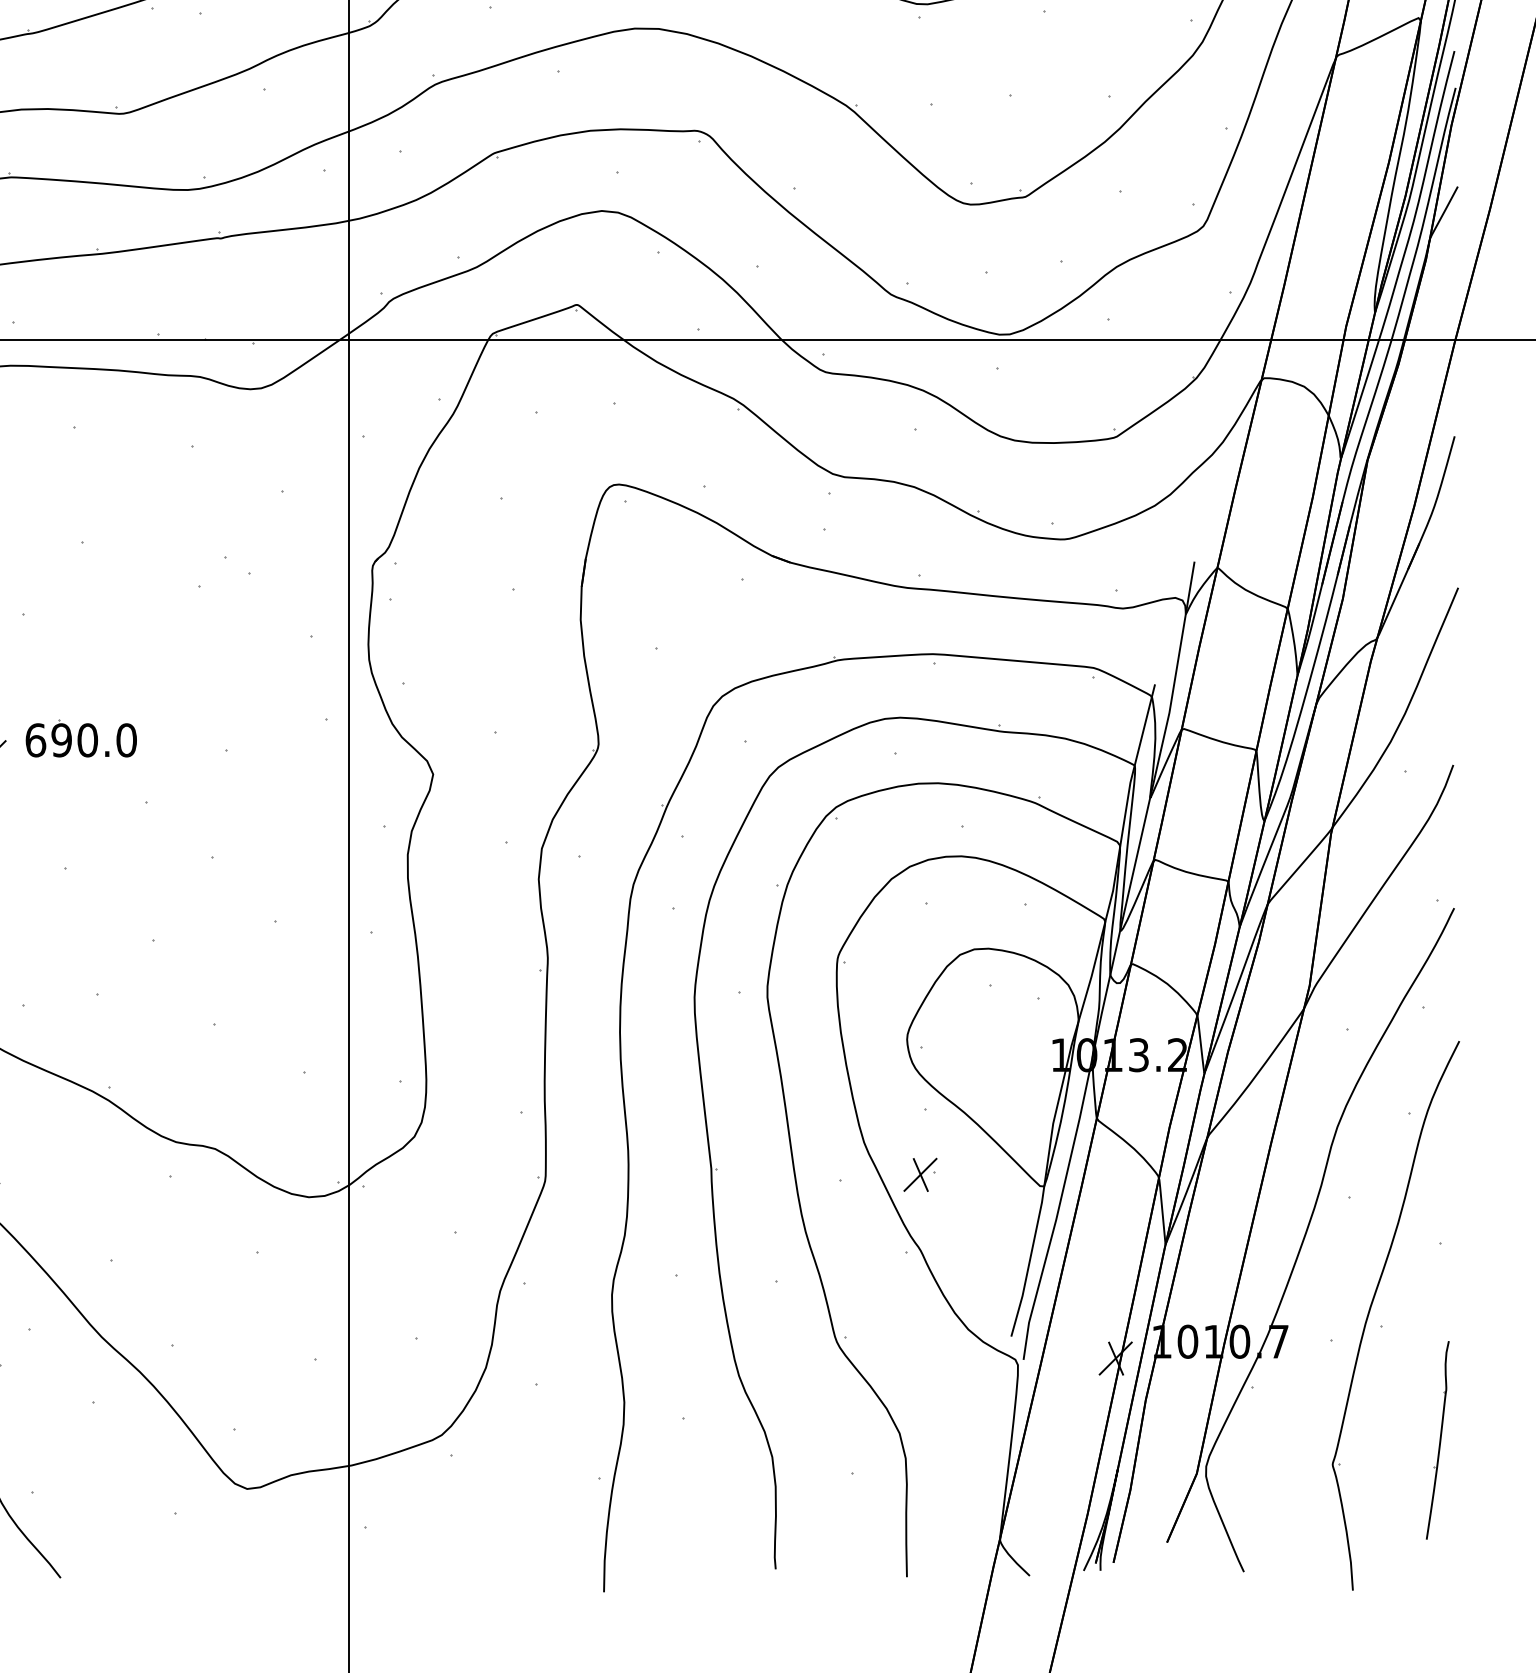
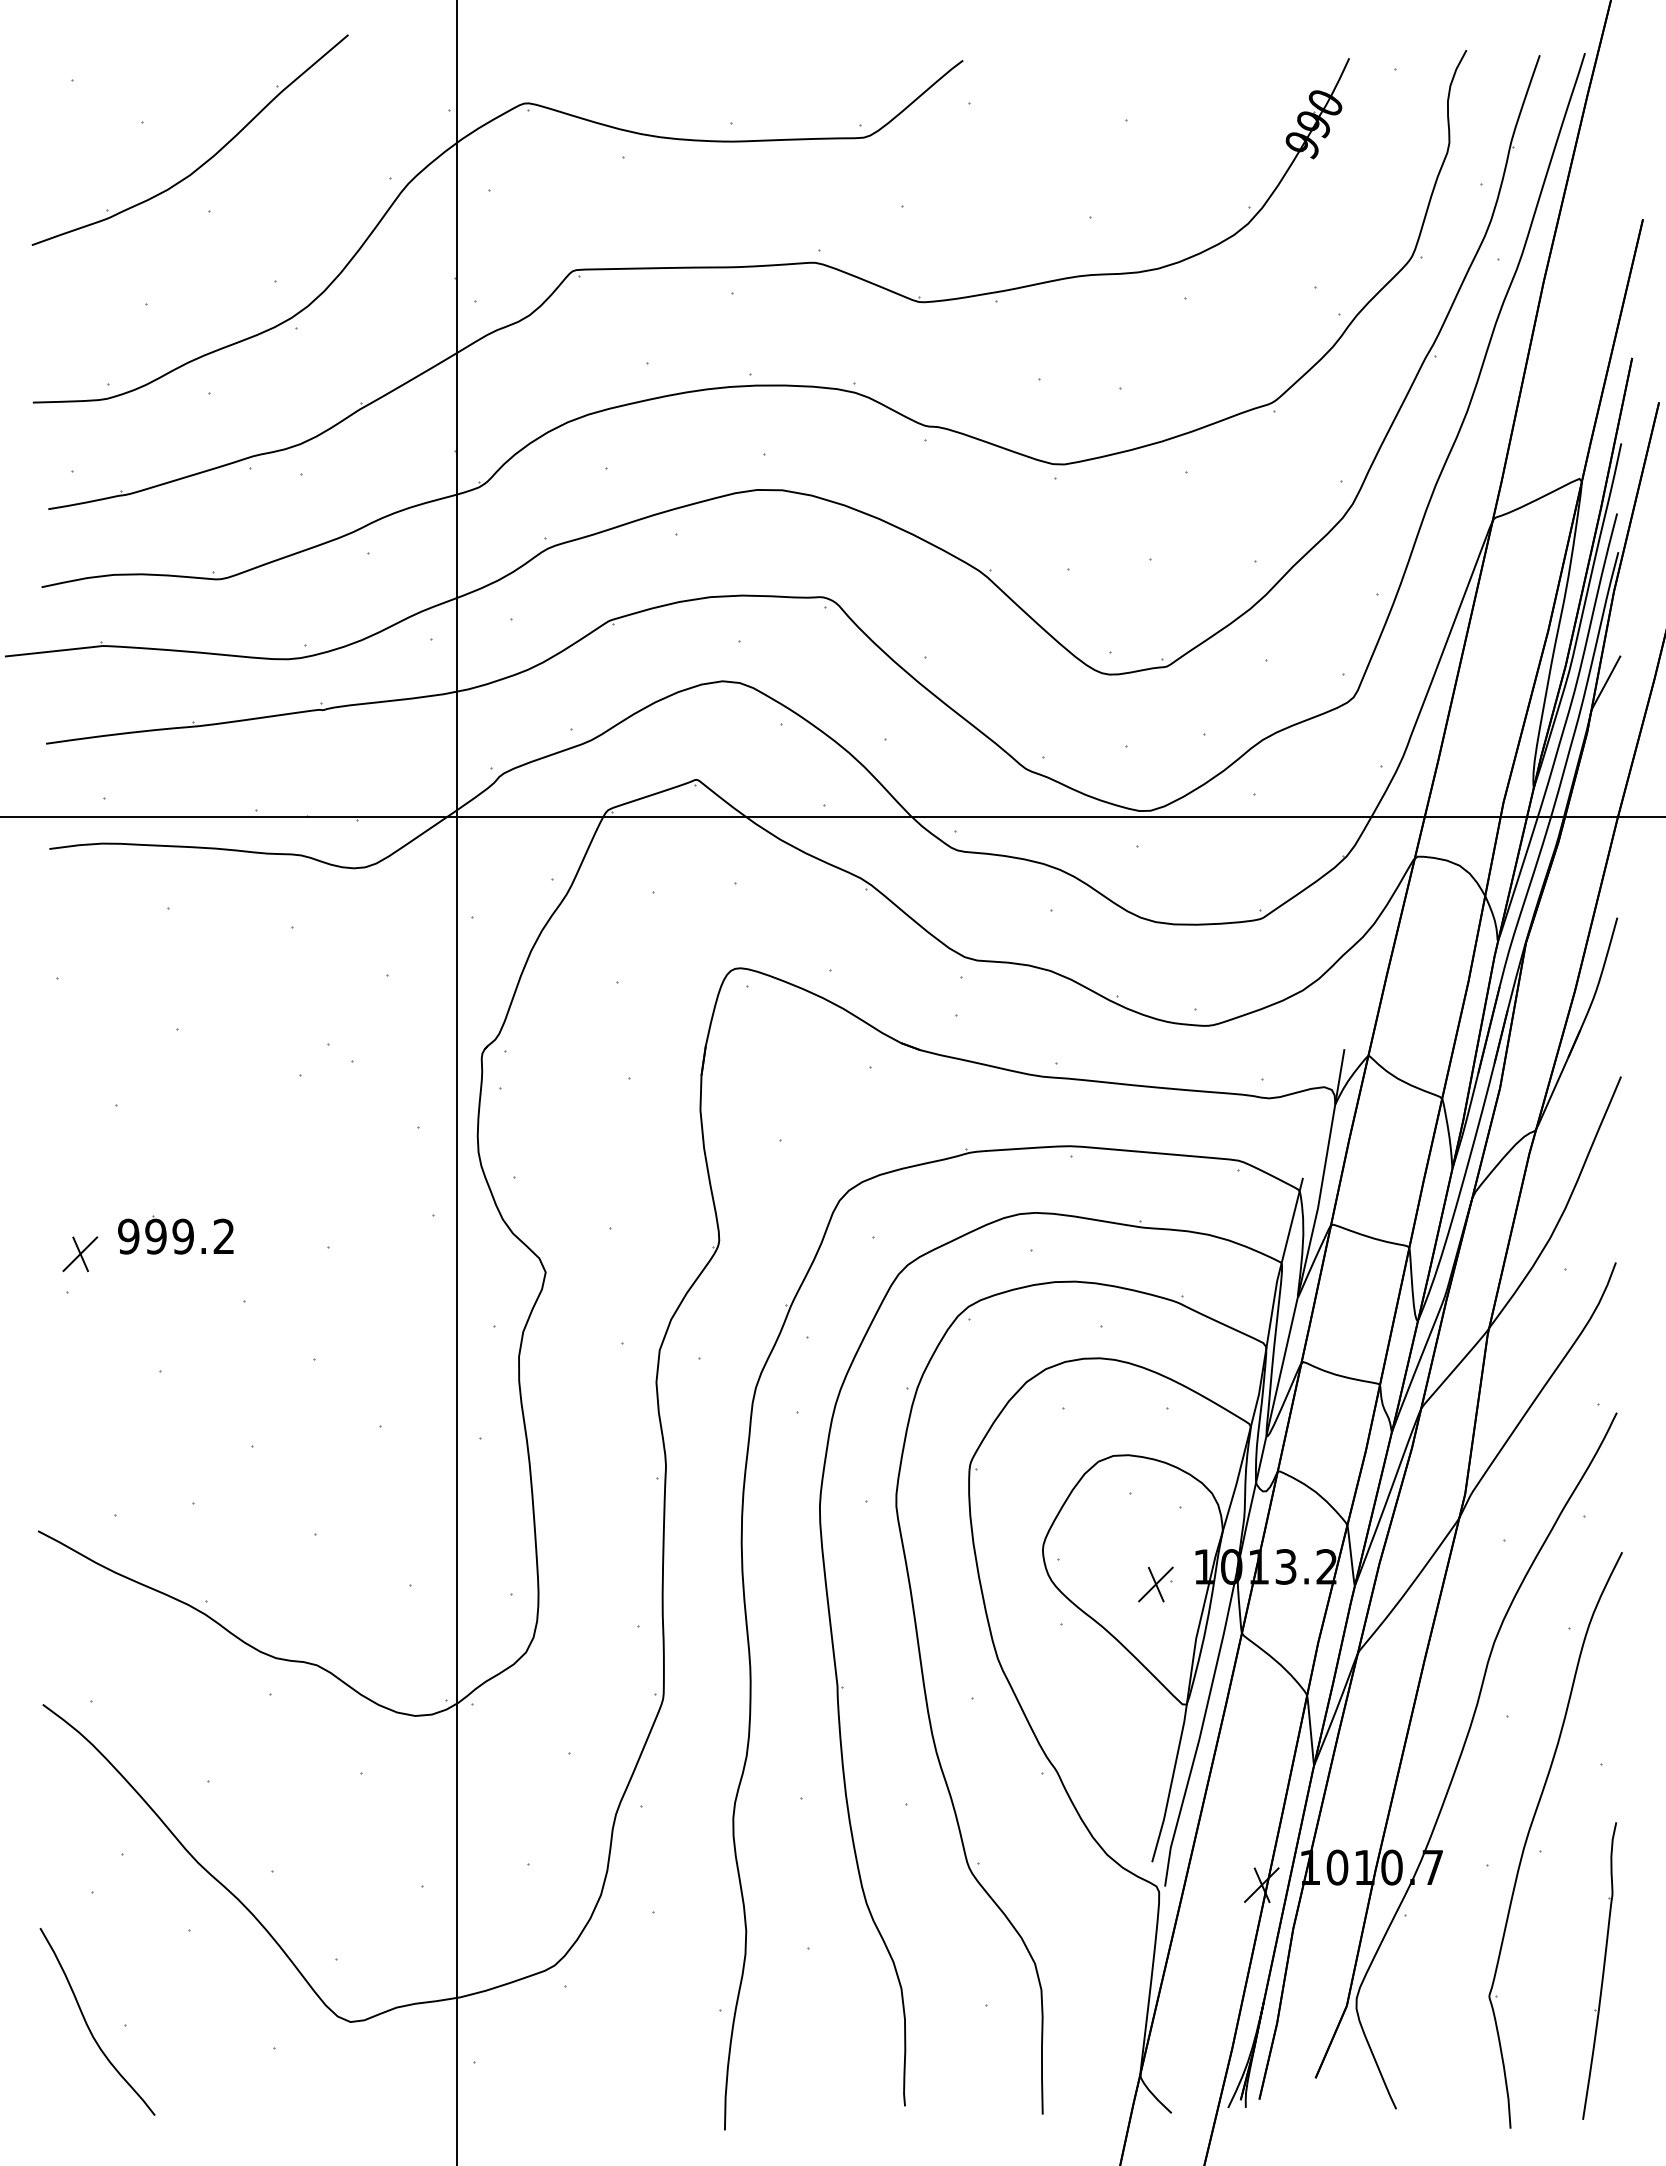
text: (81, 740) -> (176, 1236), 690.0 -> 999.2
part: (920, 1174) -> (1155, 1584), moved
part: (1437, 1439) -> (1599, 1970), size x1.43

